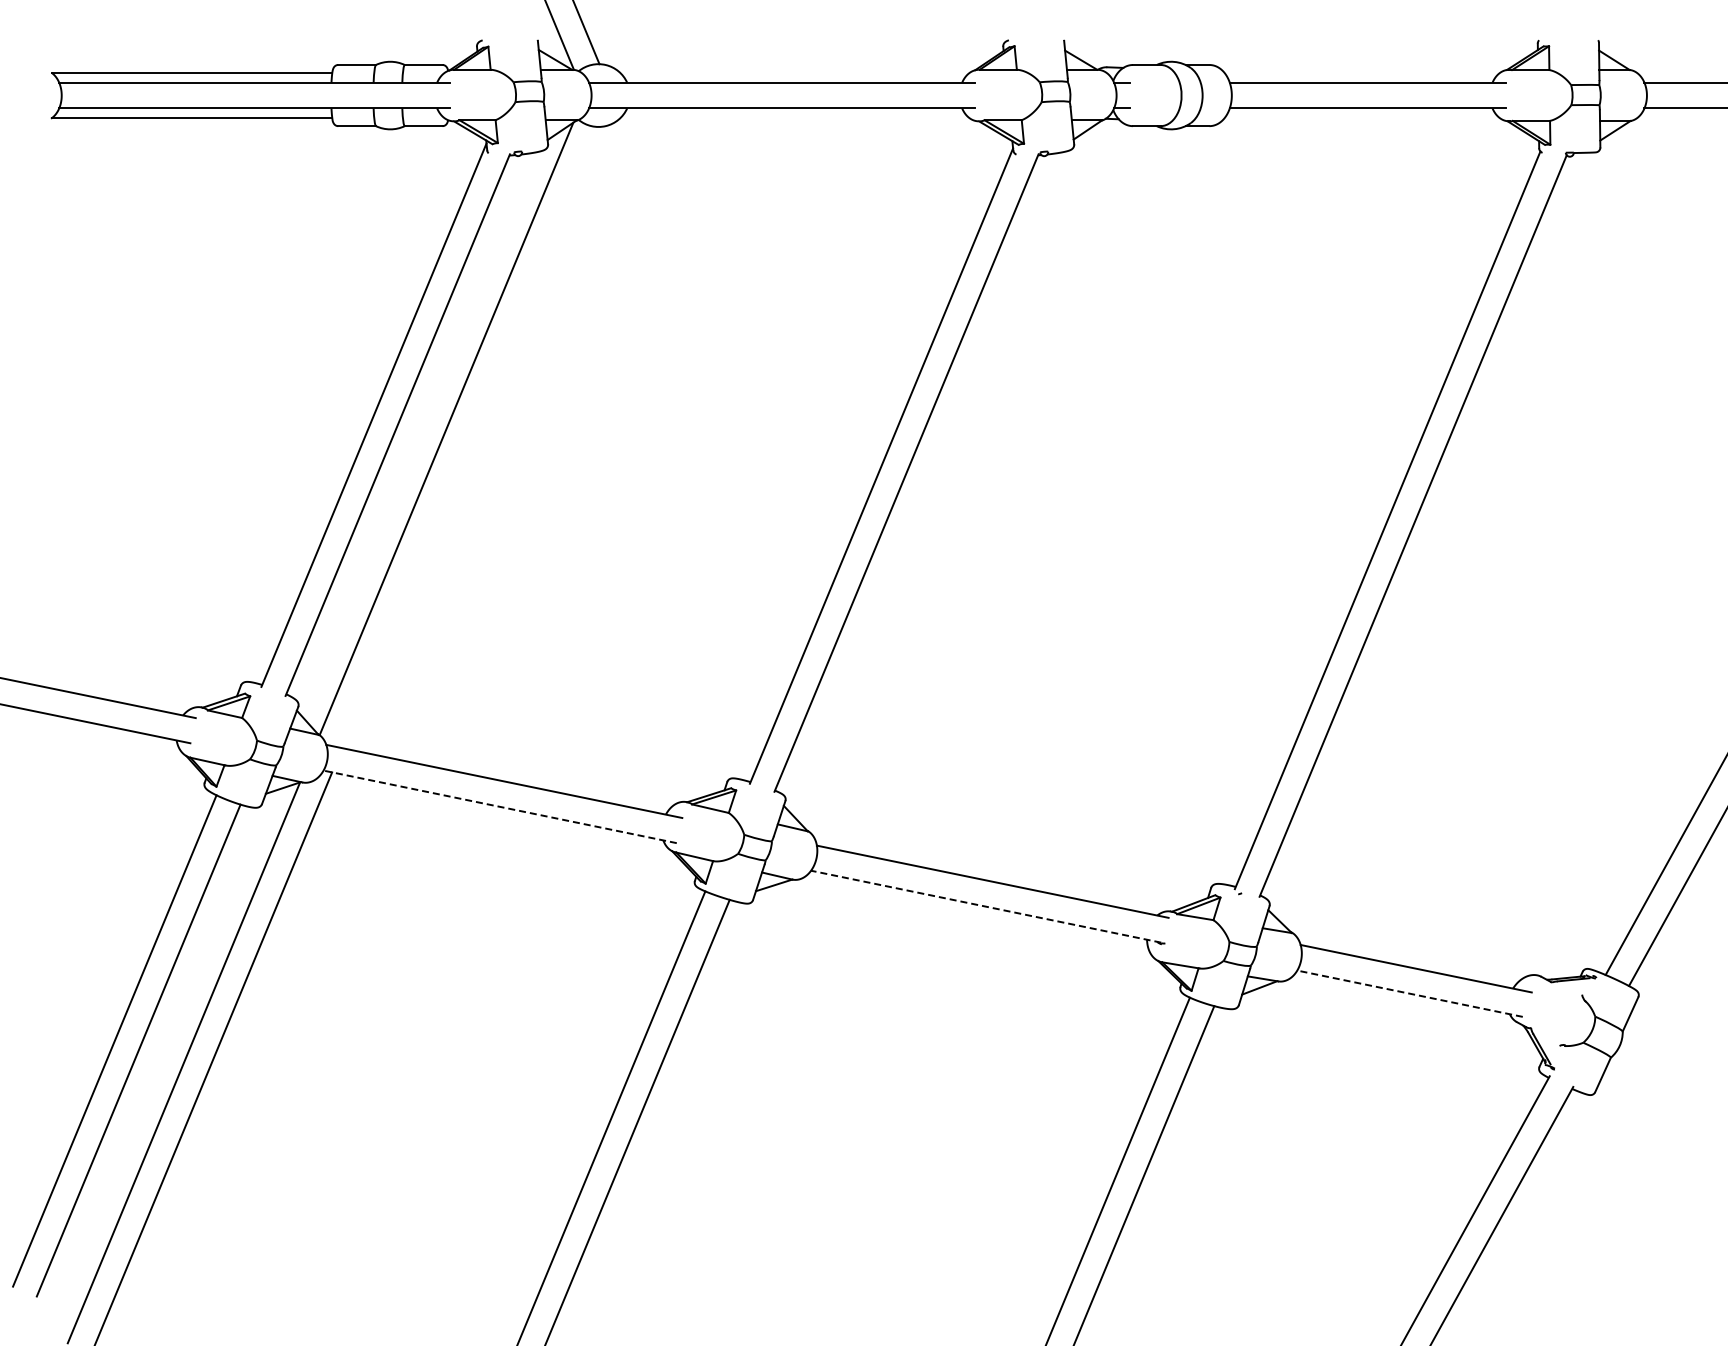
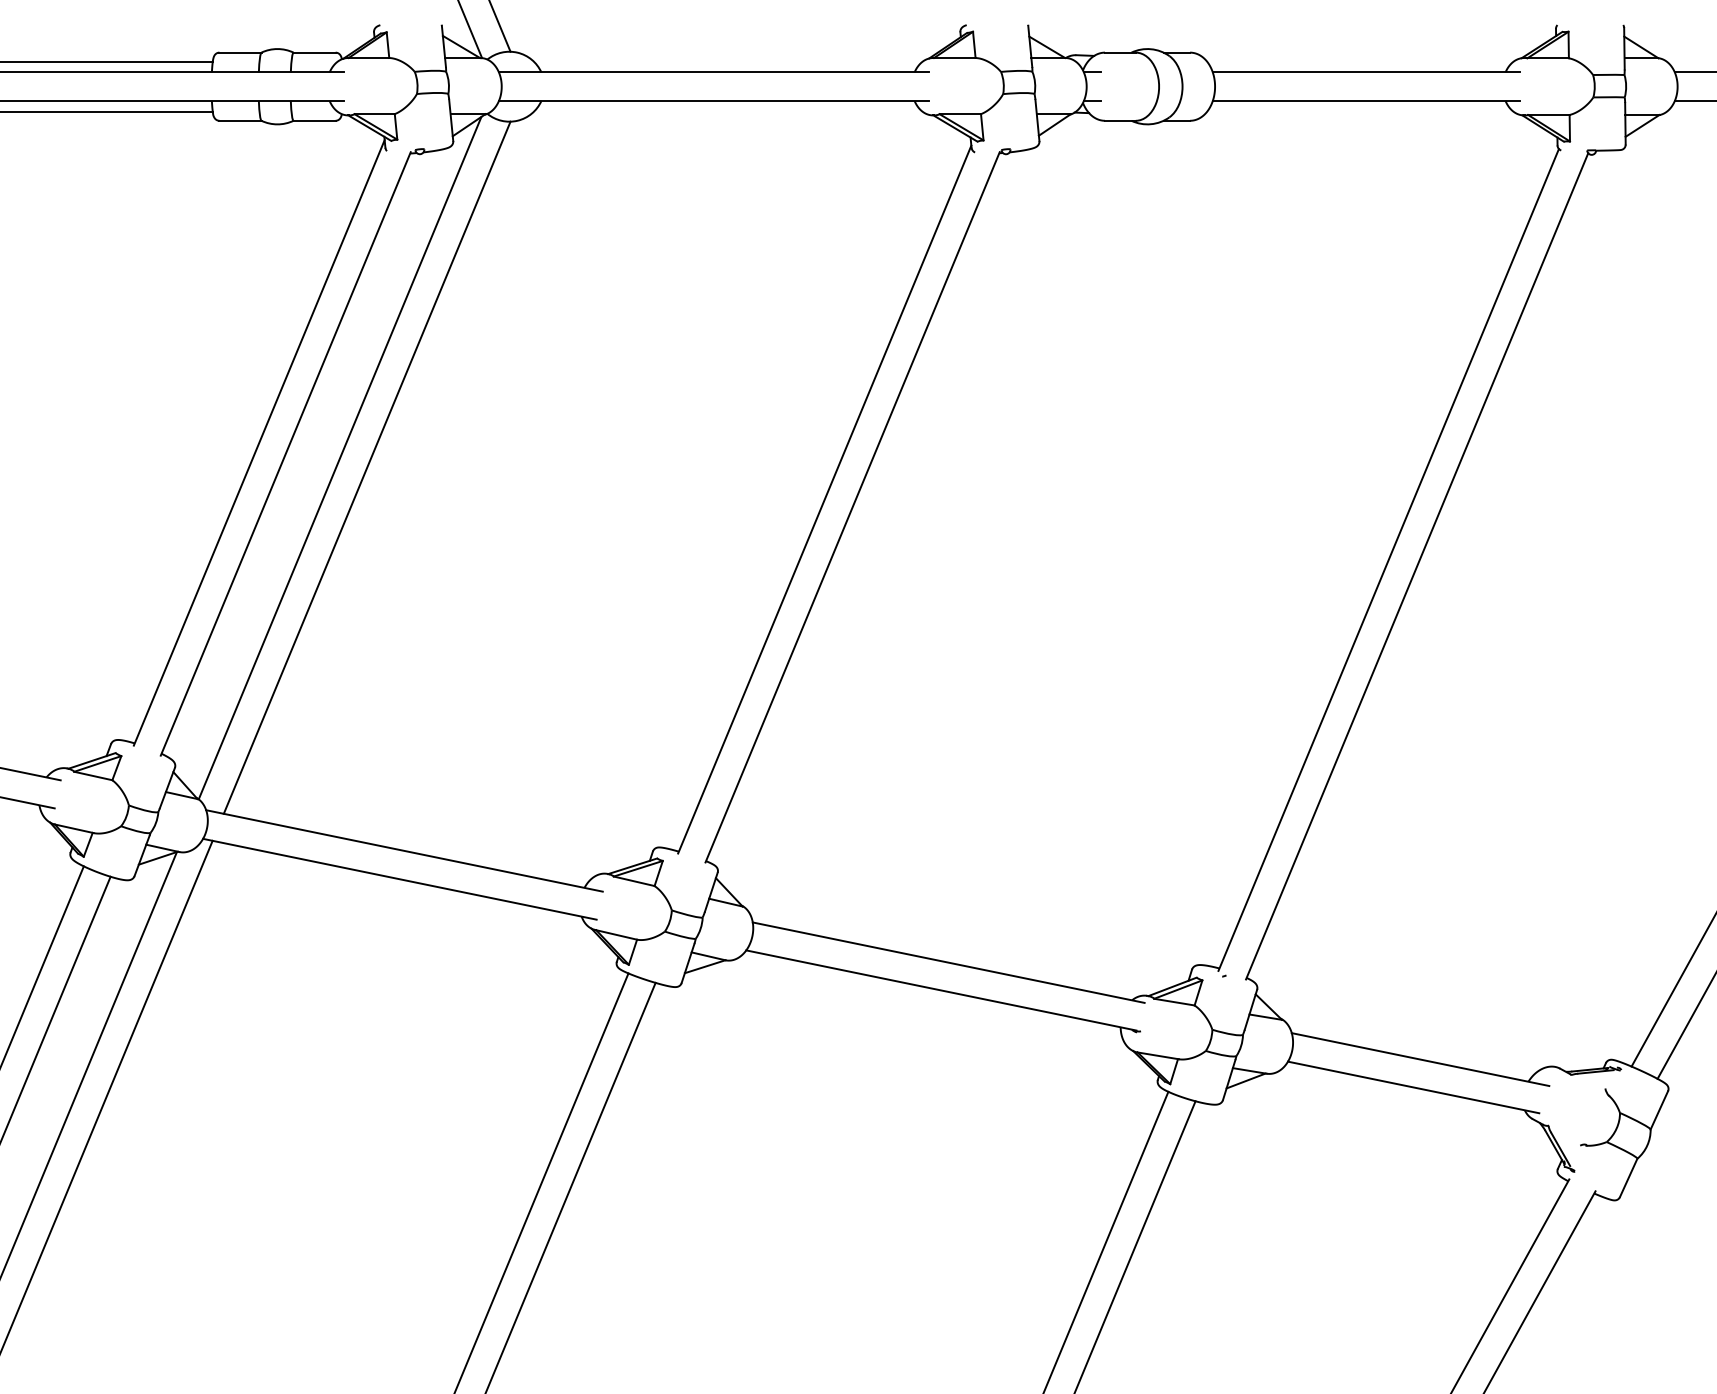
line: (470, 437) -> (366, 467), added
line: (499, 806) -> (399, 878), dashed -> solid
line: (986, 906) -> (941, 990), dashed -> solid
line: (1409, 993) -> (1413, 1087), dashed -> solid

